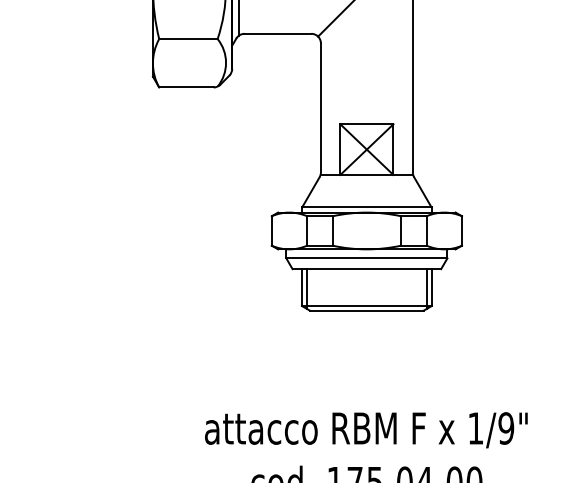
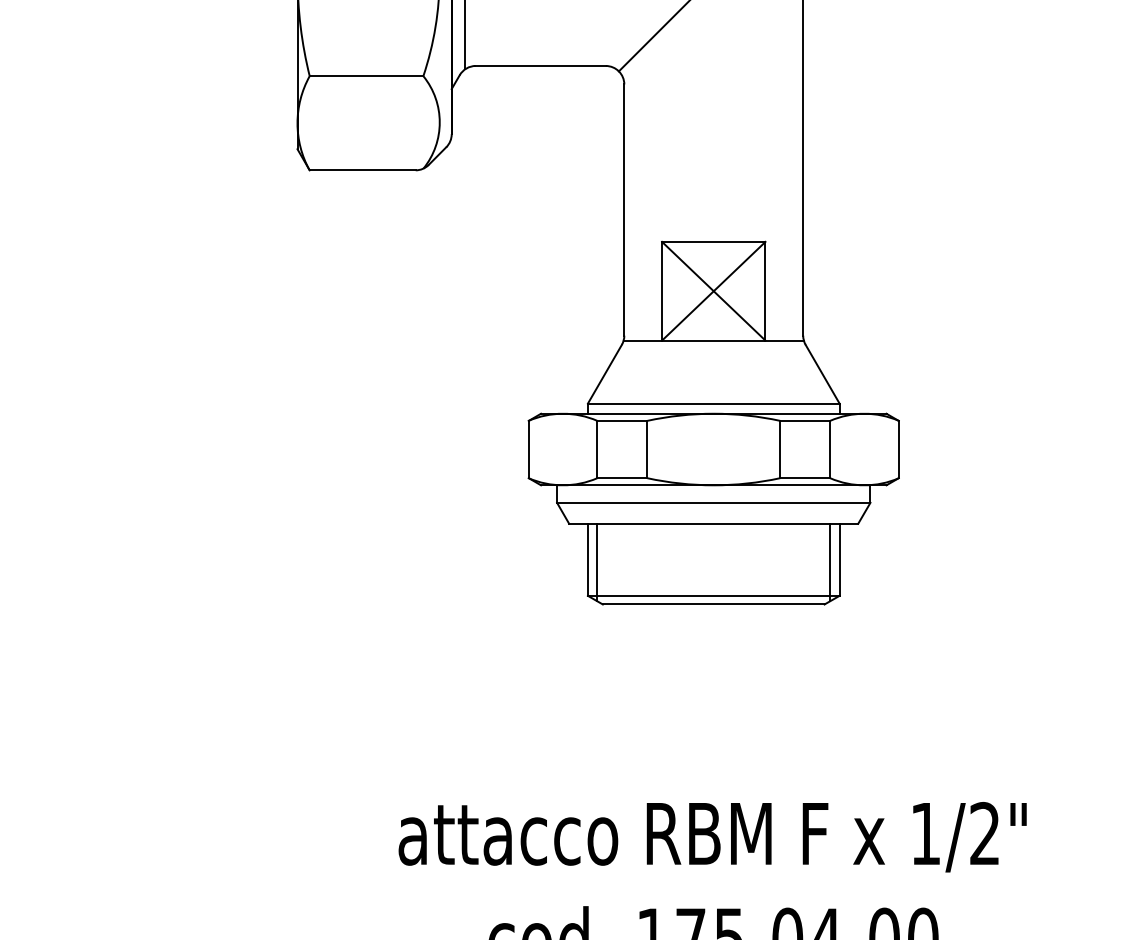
text: (506, 428) -> (985, 833), 1/9" -> 1/2"

